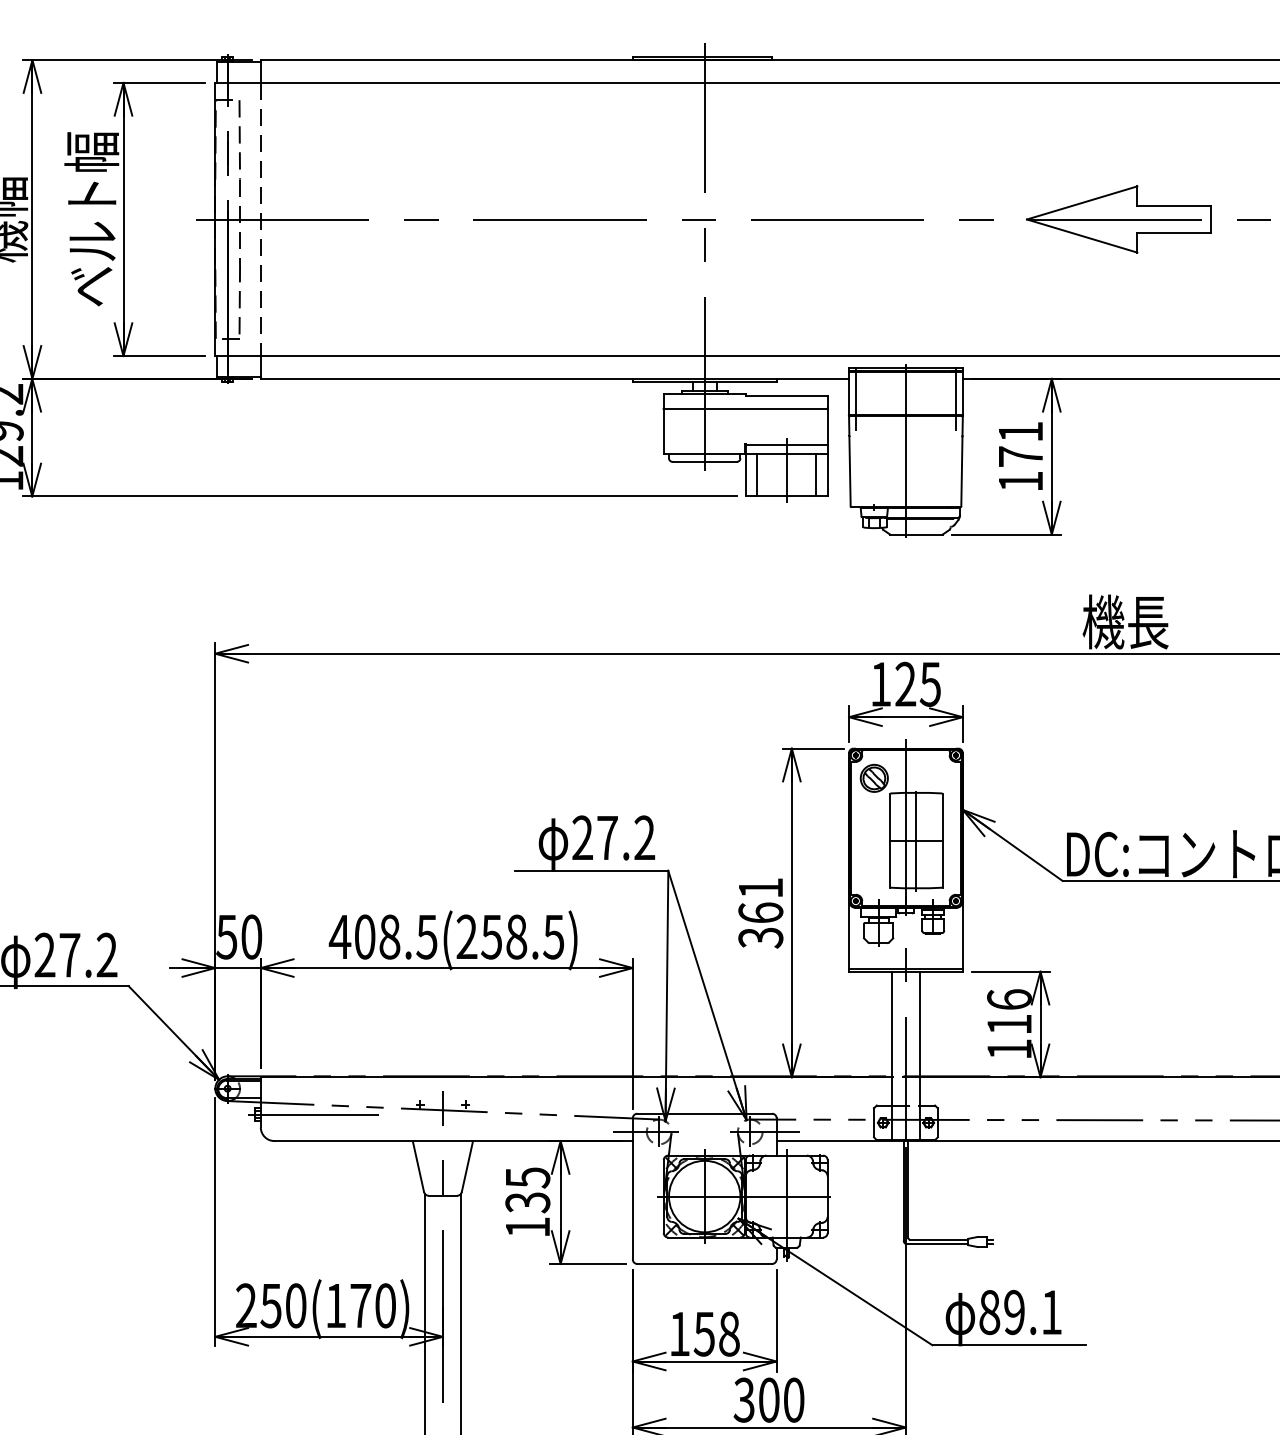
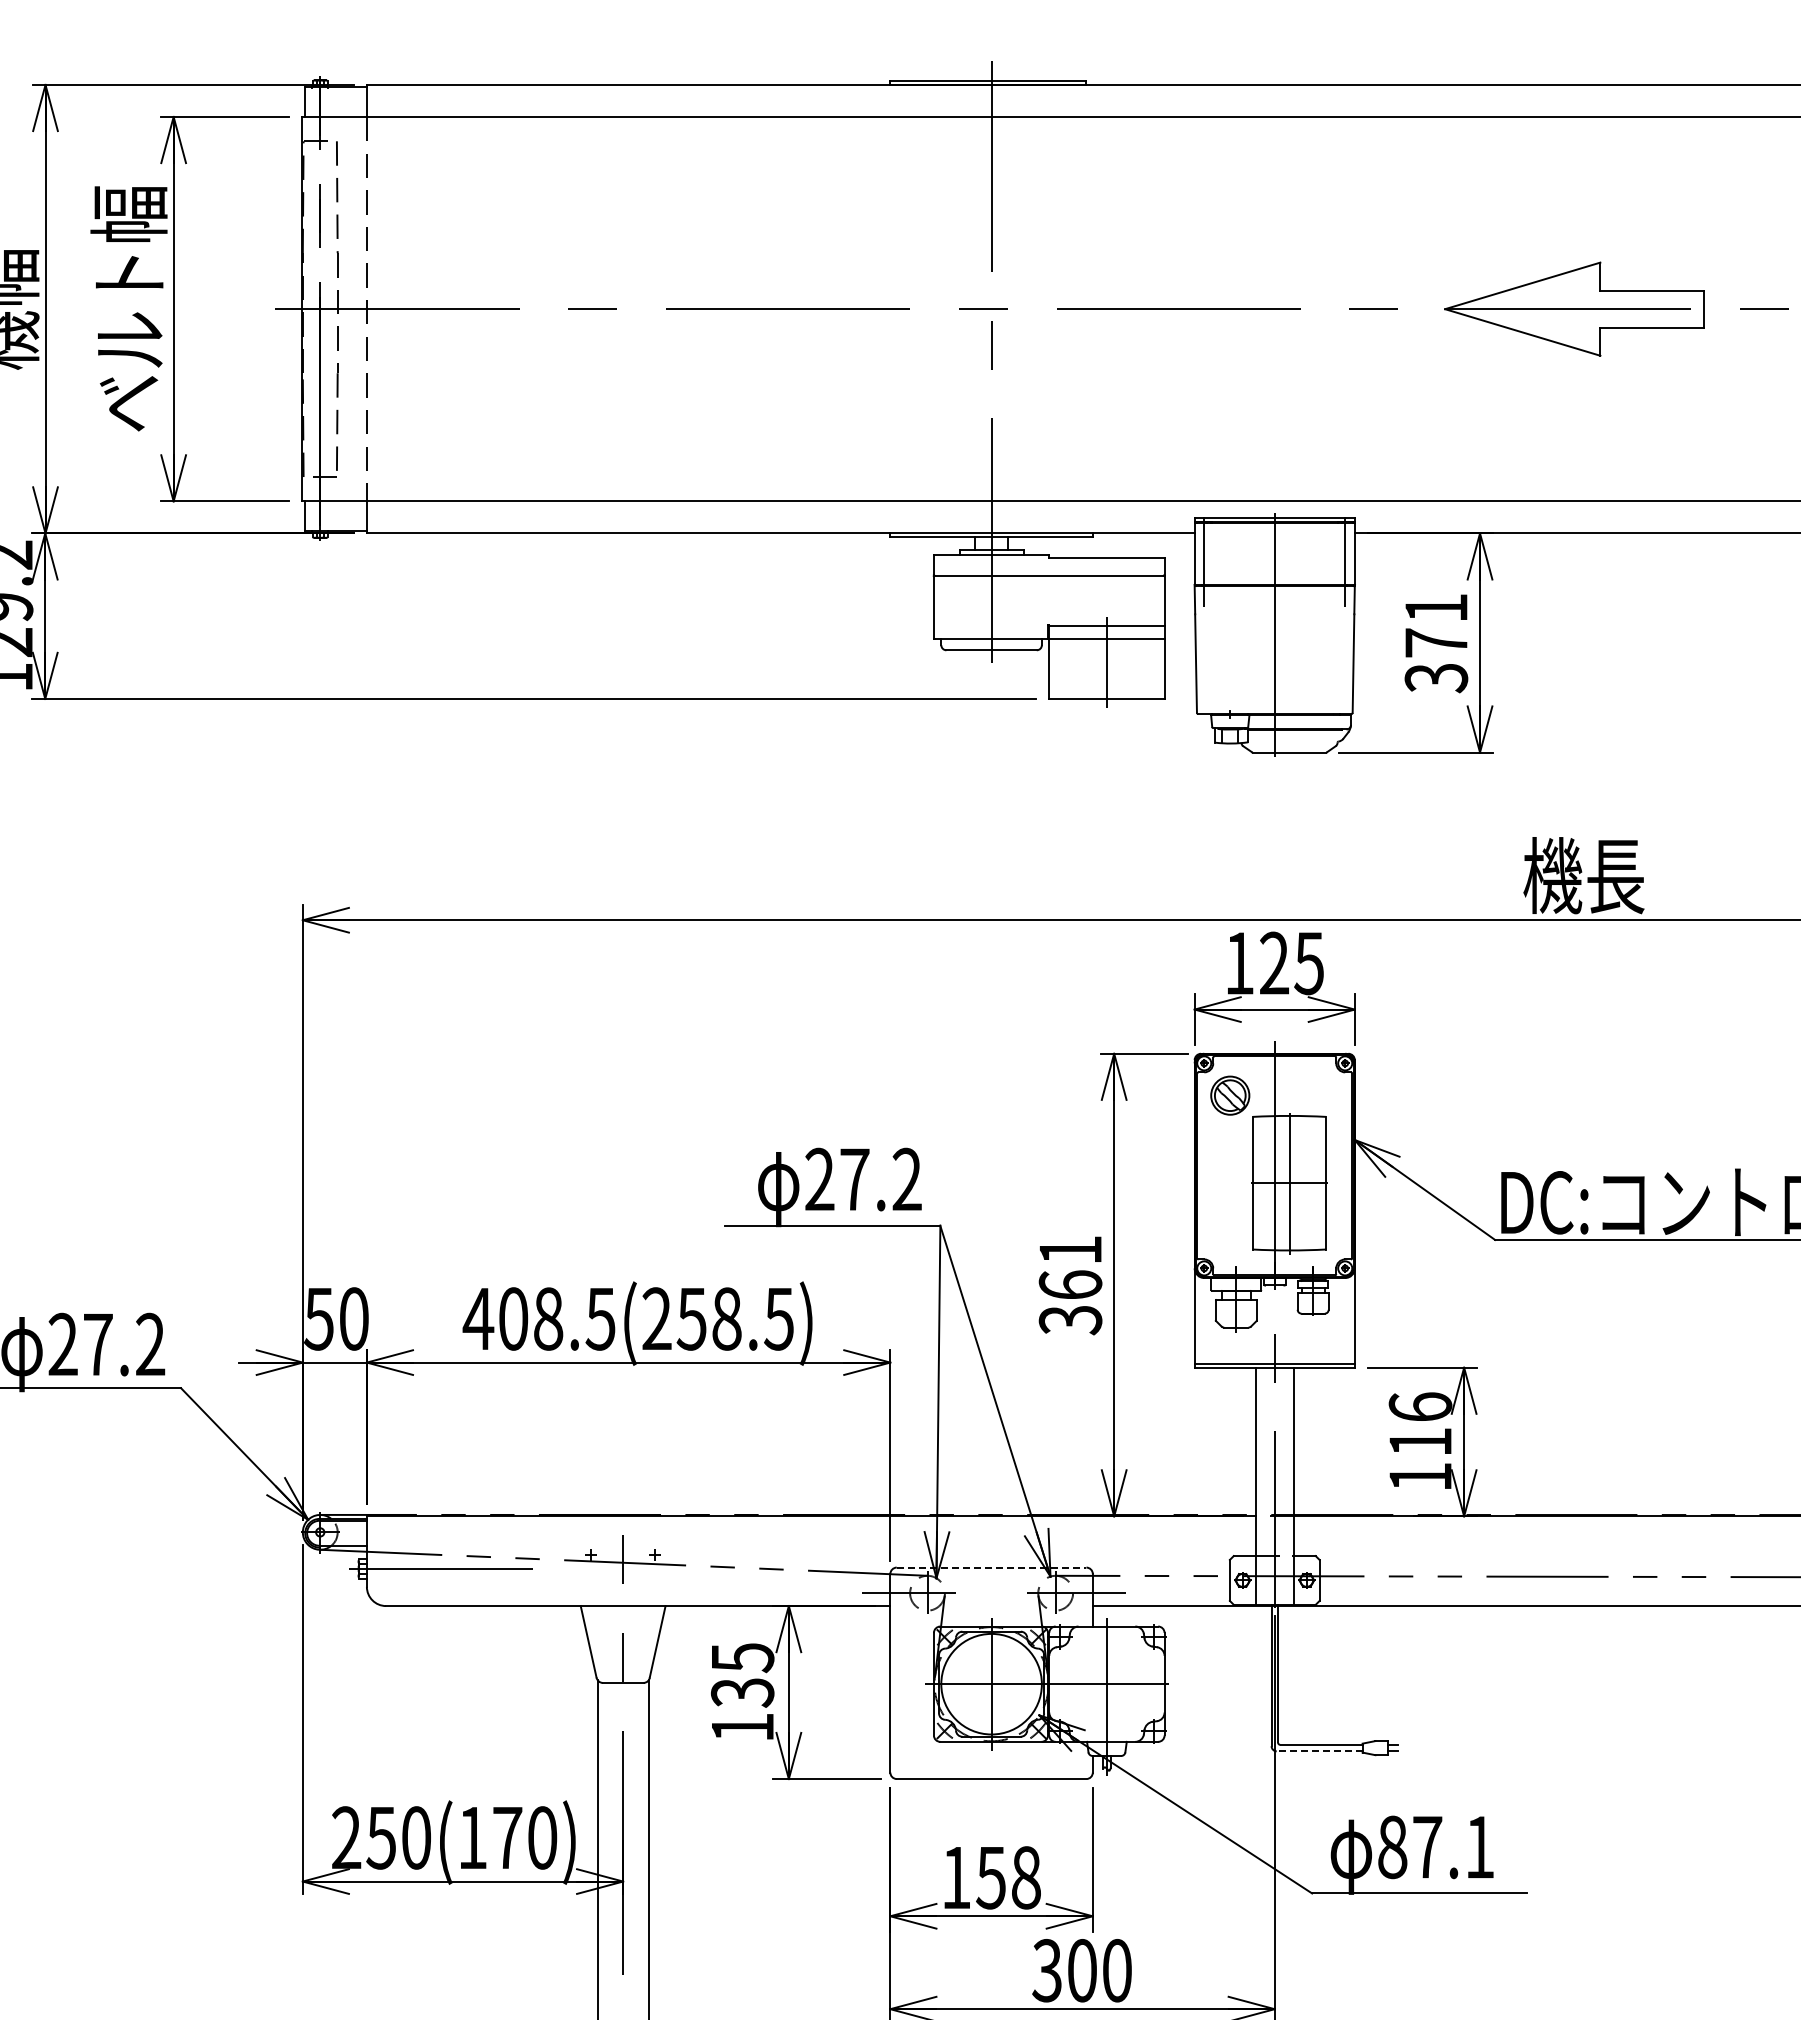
line: (757, 474) -> (1065, 668), removed
line: (816, 474) -> (1148, 668), removed
text: (1020, 481) -> (1436, 678), 171 -> 371
line: (704, 1113) -> (991, 1567), solid -> dashed
line: (937, 1244) -> (1319, 1751), solid -> dashed
text: (1014, 1312) -> (1427, 1847), 89.1 -> 87.1

